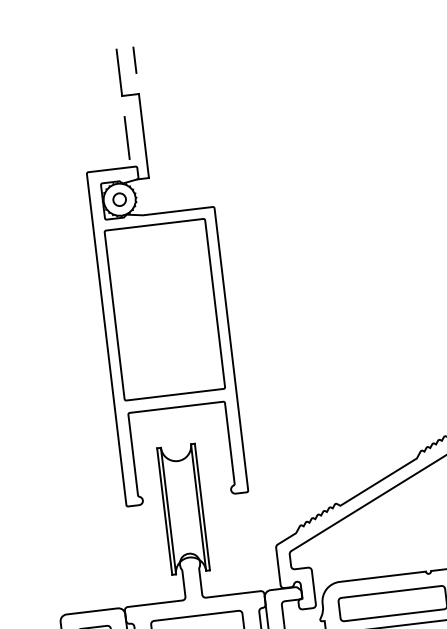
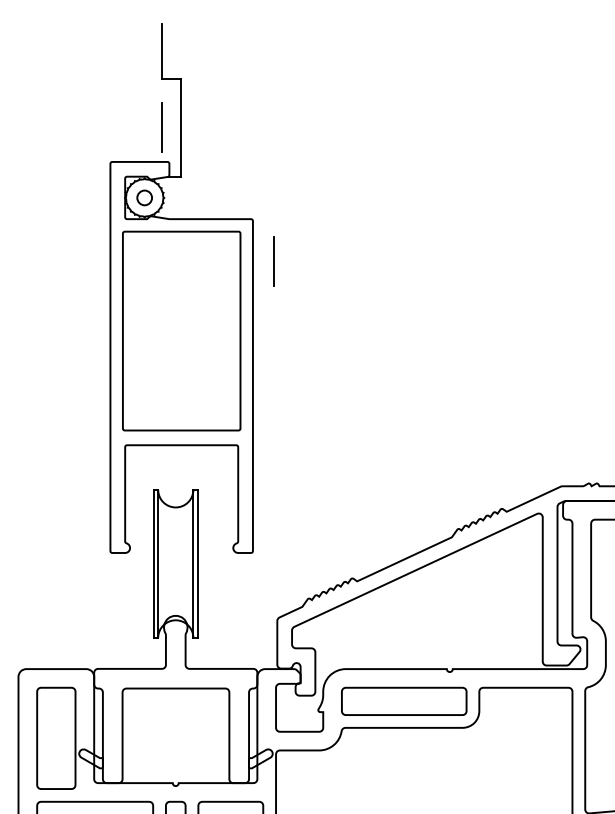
line: (135, 60) -> (181, 39), removed
line: (236, 240) -> (273, 261), added

